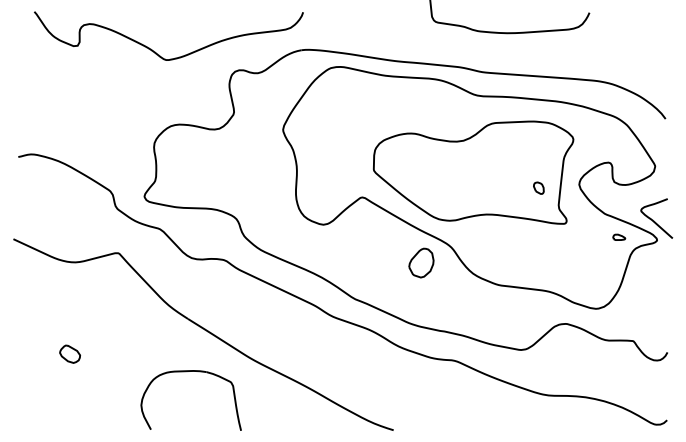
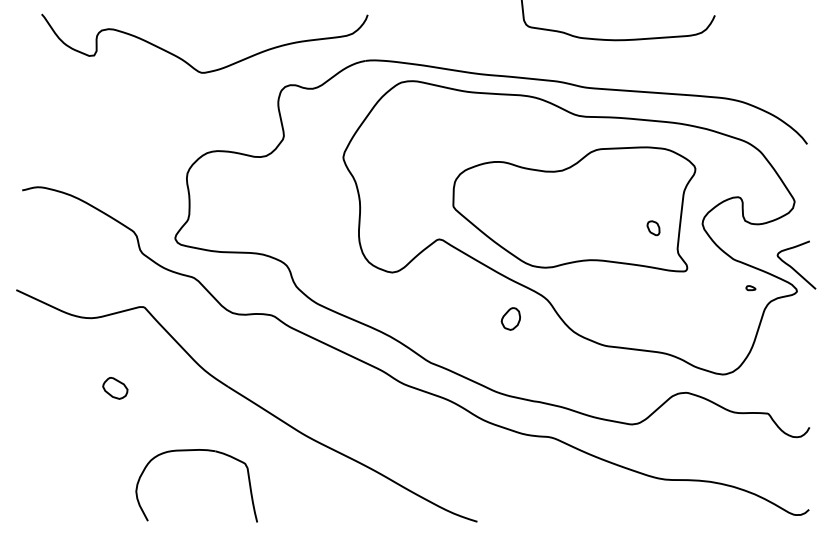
part: (618, 237) -> (750, 288), size x0.62
part: (420, 262) -> (509, 318), size x0.62
part: (69, 353) -> (114, 387), moved
part: (186, 372) -> (191, 451), moved

